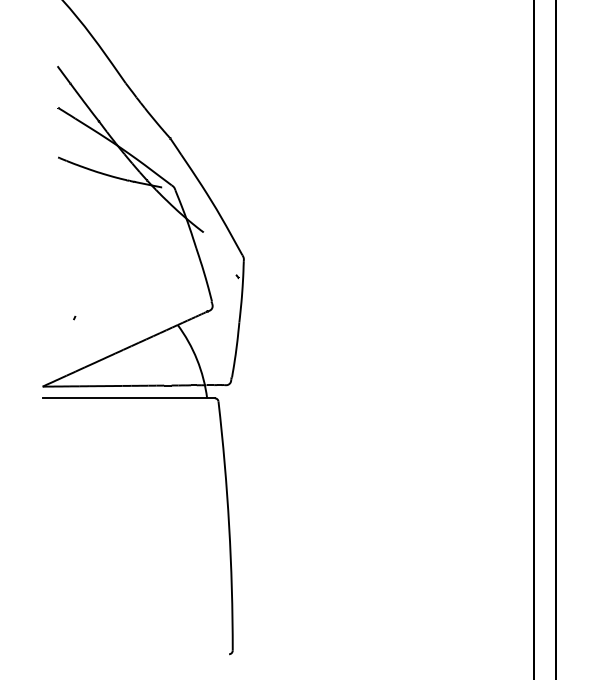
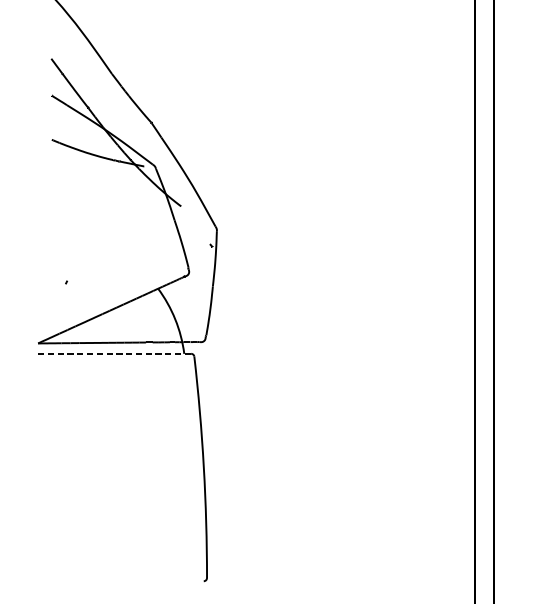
line: (129, 398) -> (115, 353), solid -> dashed

